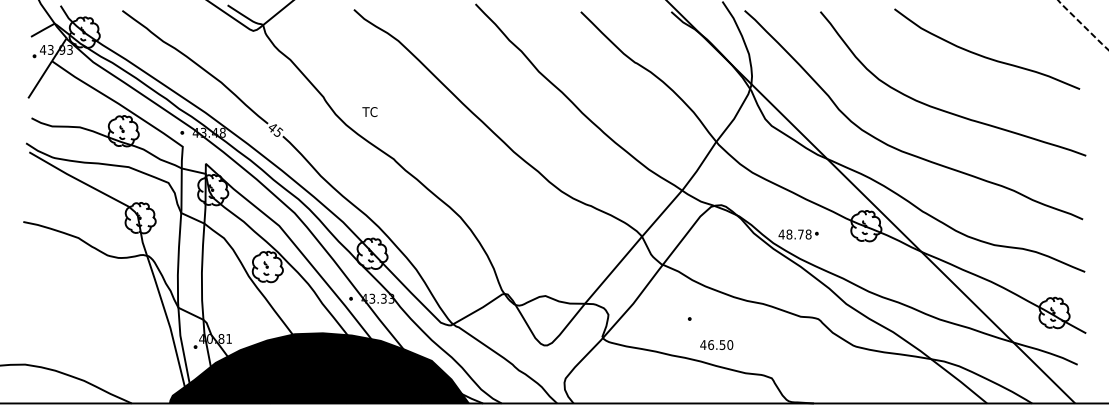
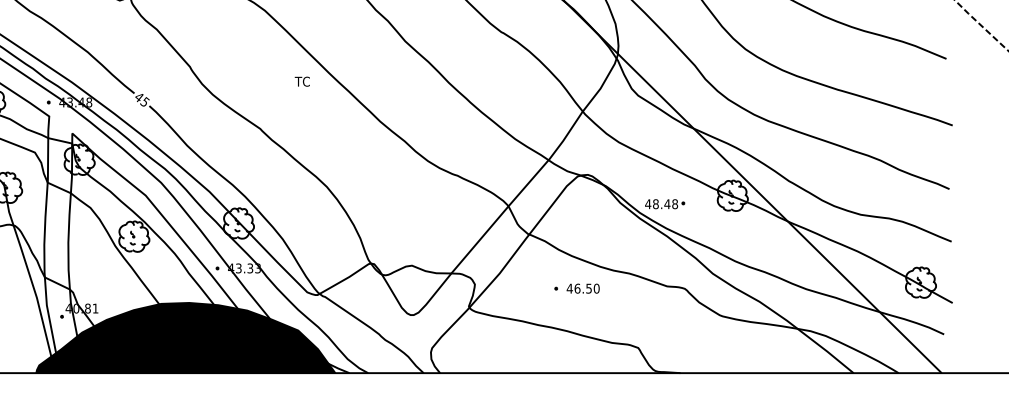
text: (369, 111) -> (301, 81), moved
text: (800, 234) -> (666, 204), 48.78 -> 48.48
text: (716, 344) -> (582, 288), moved

